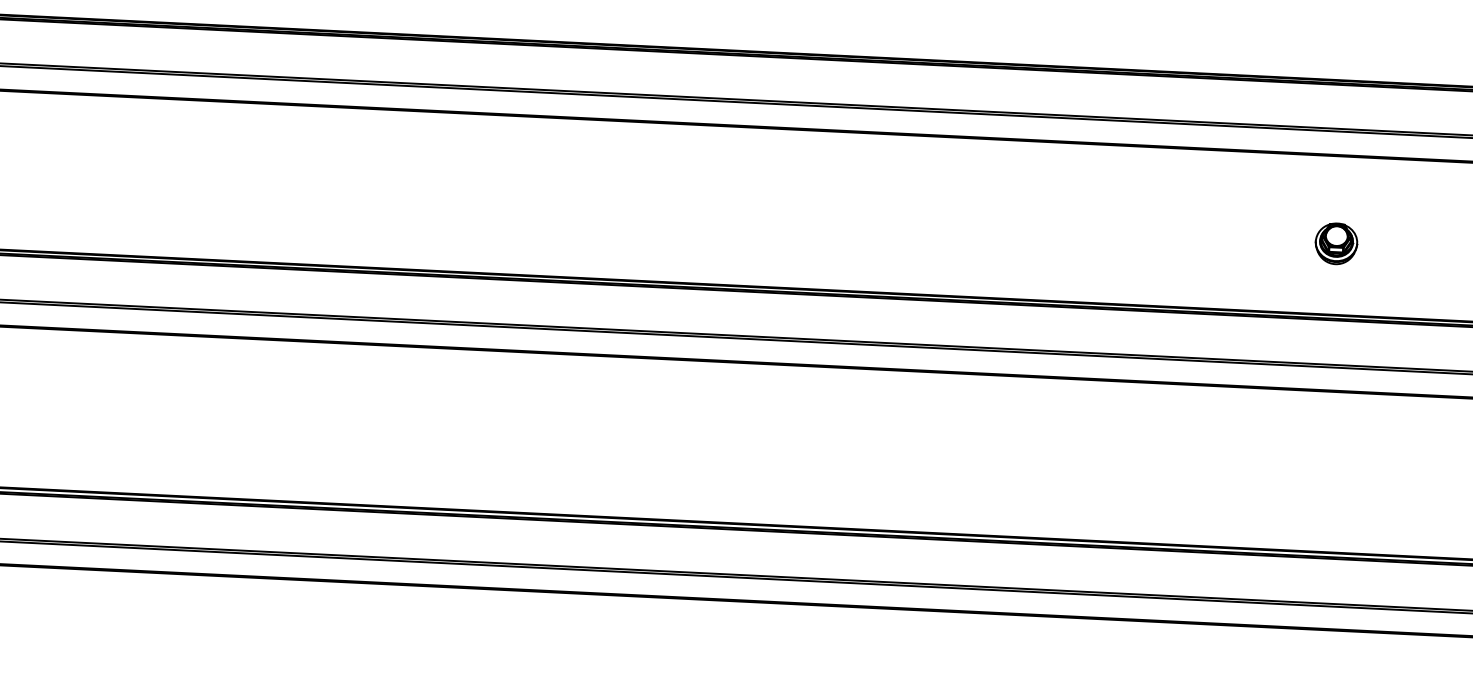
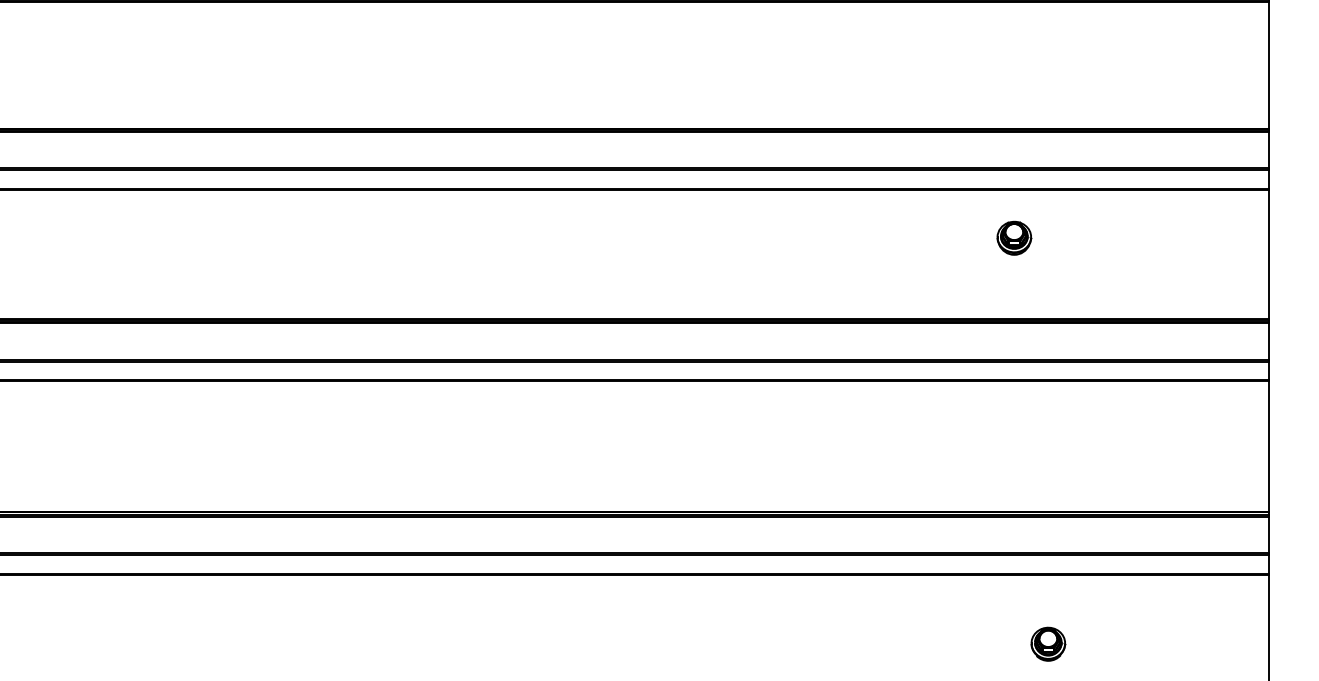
part: (1336, 242) -> (1014, 237), moved

